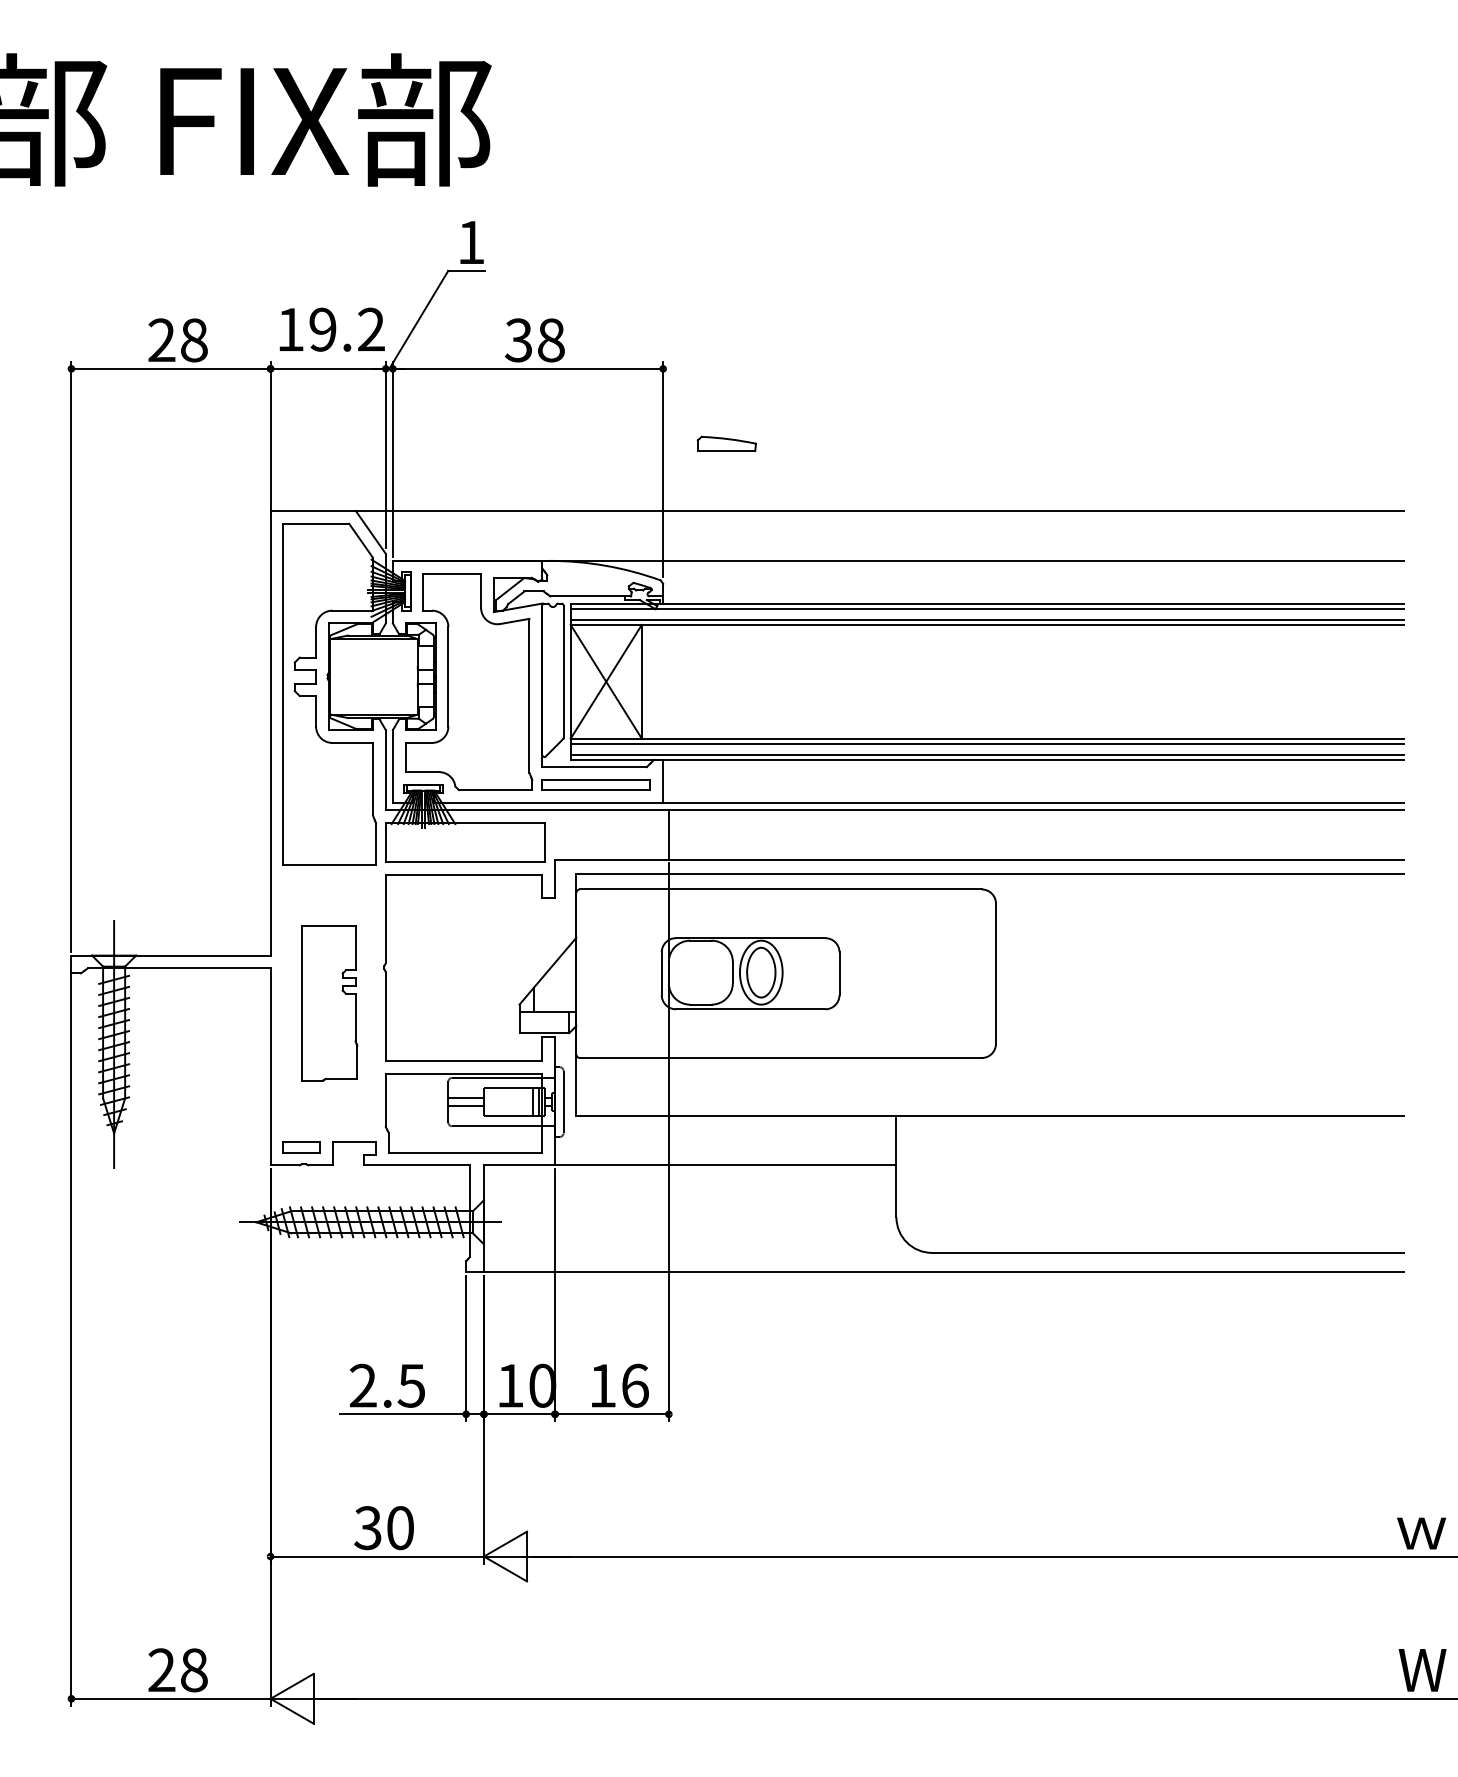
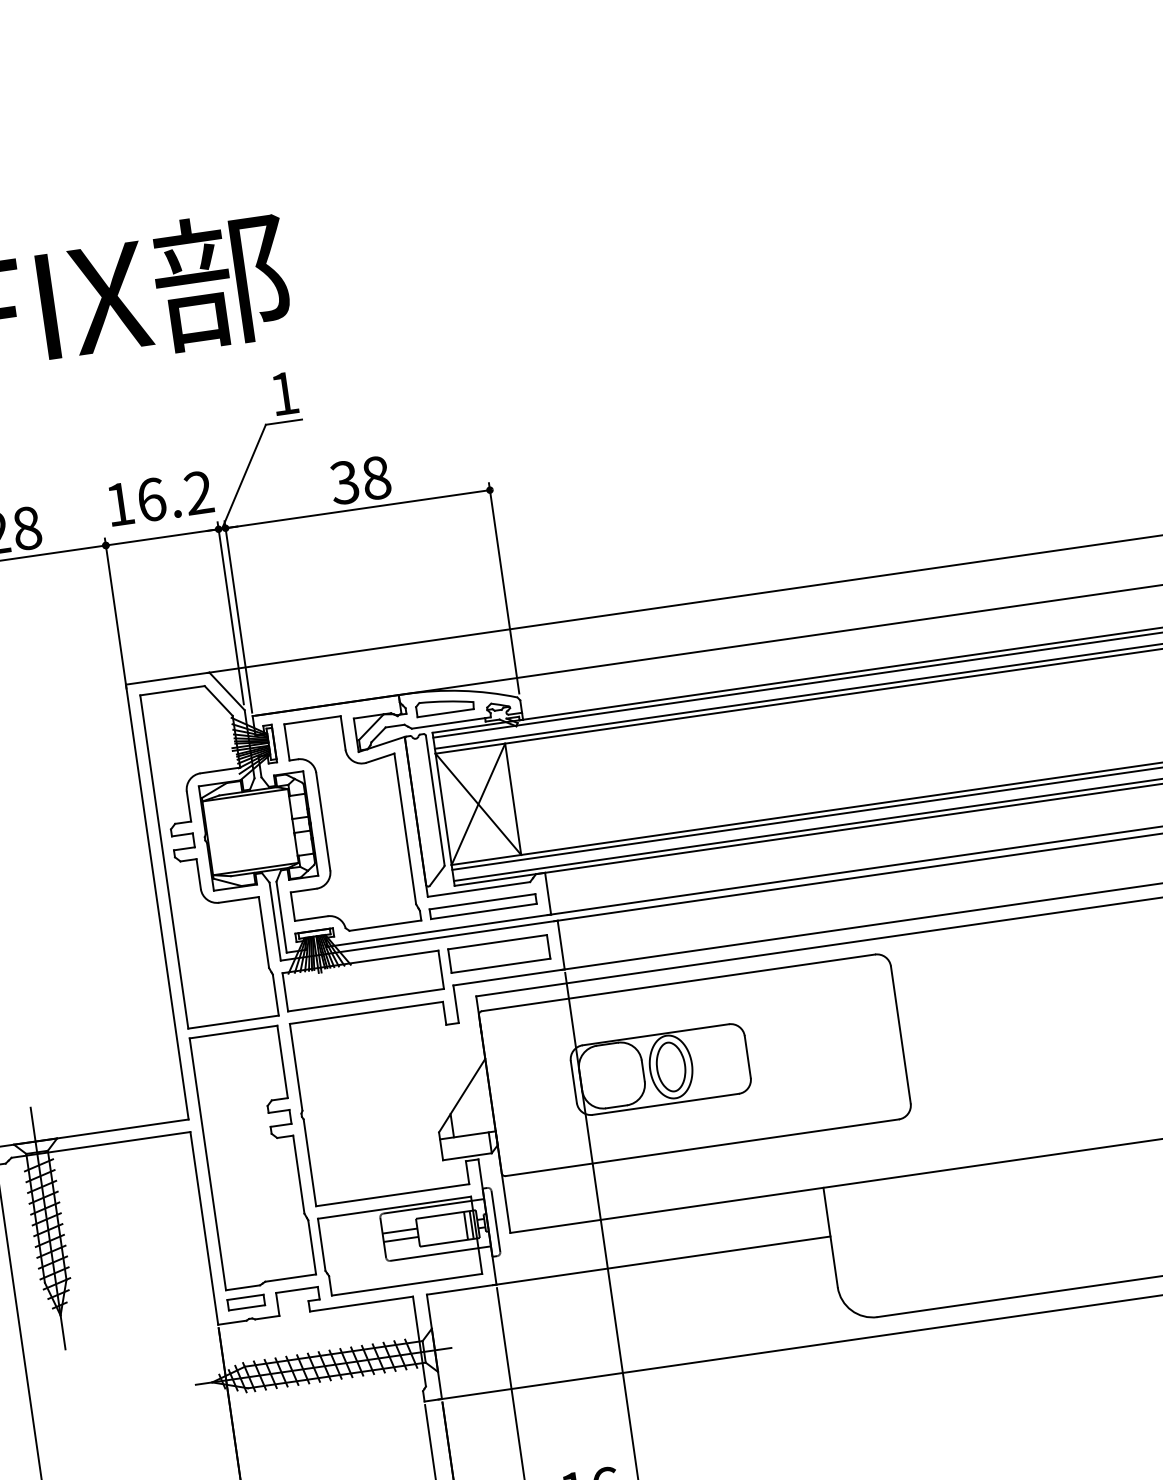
text: (322, 329) -> (151, 499), 19.2 -> 16.2
part: (726, 443) -> (444, 706), moved
part: (605, 834) -> (499, 953), added
part: (329, 1003) -> (253, 1158), size x1.67

